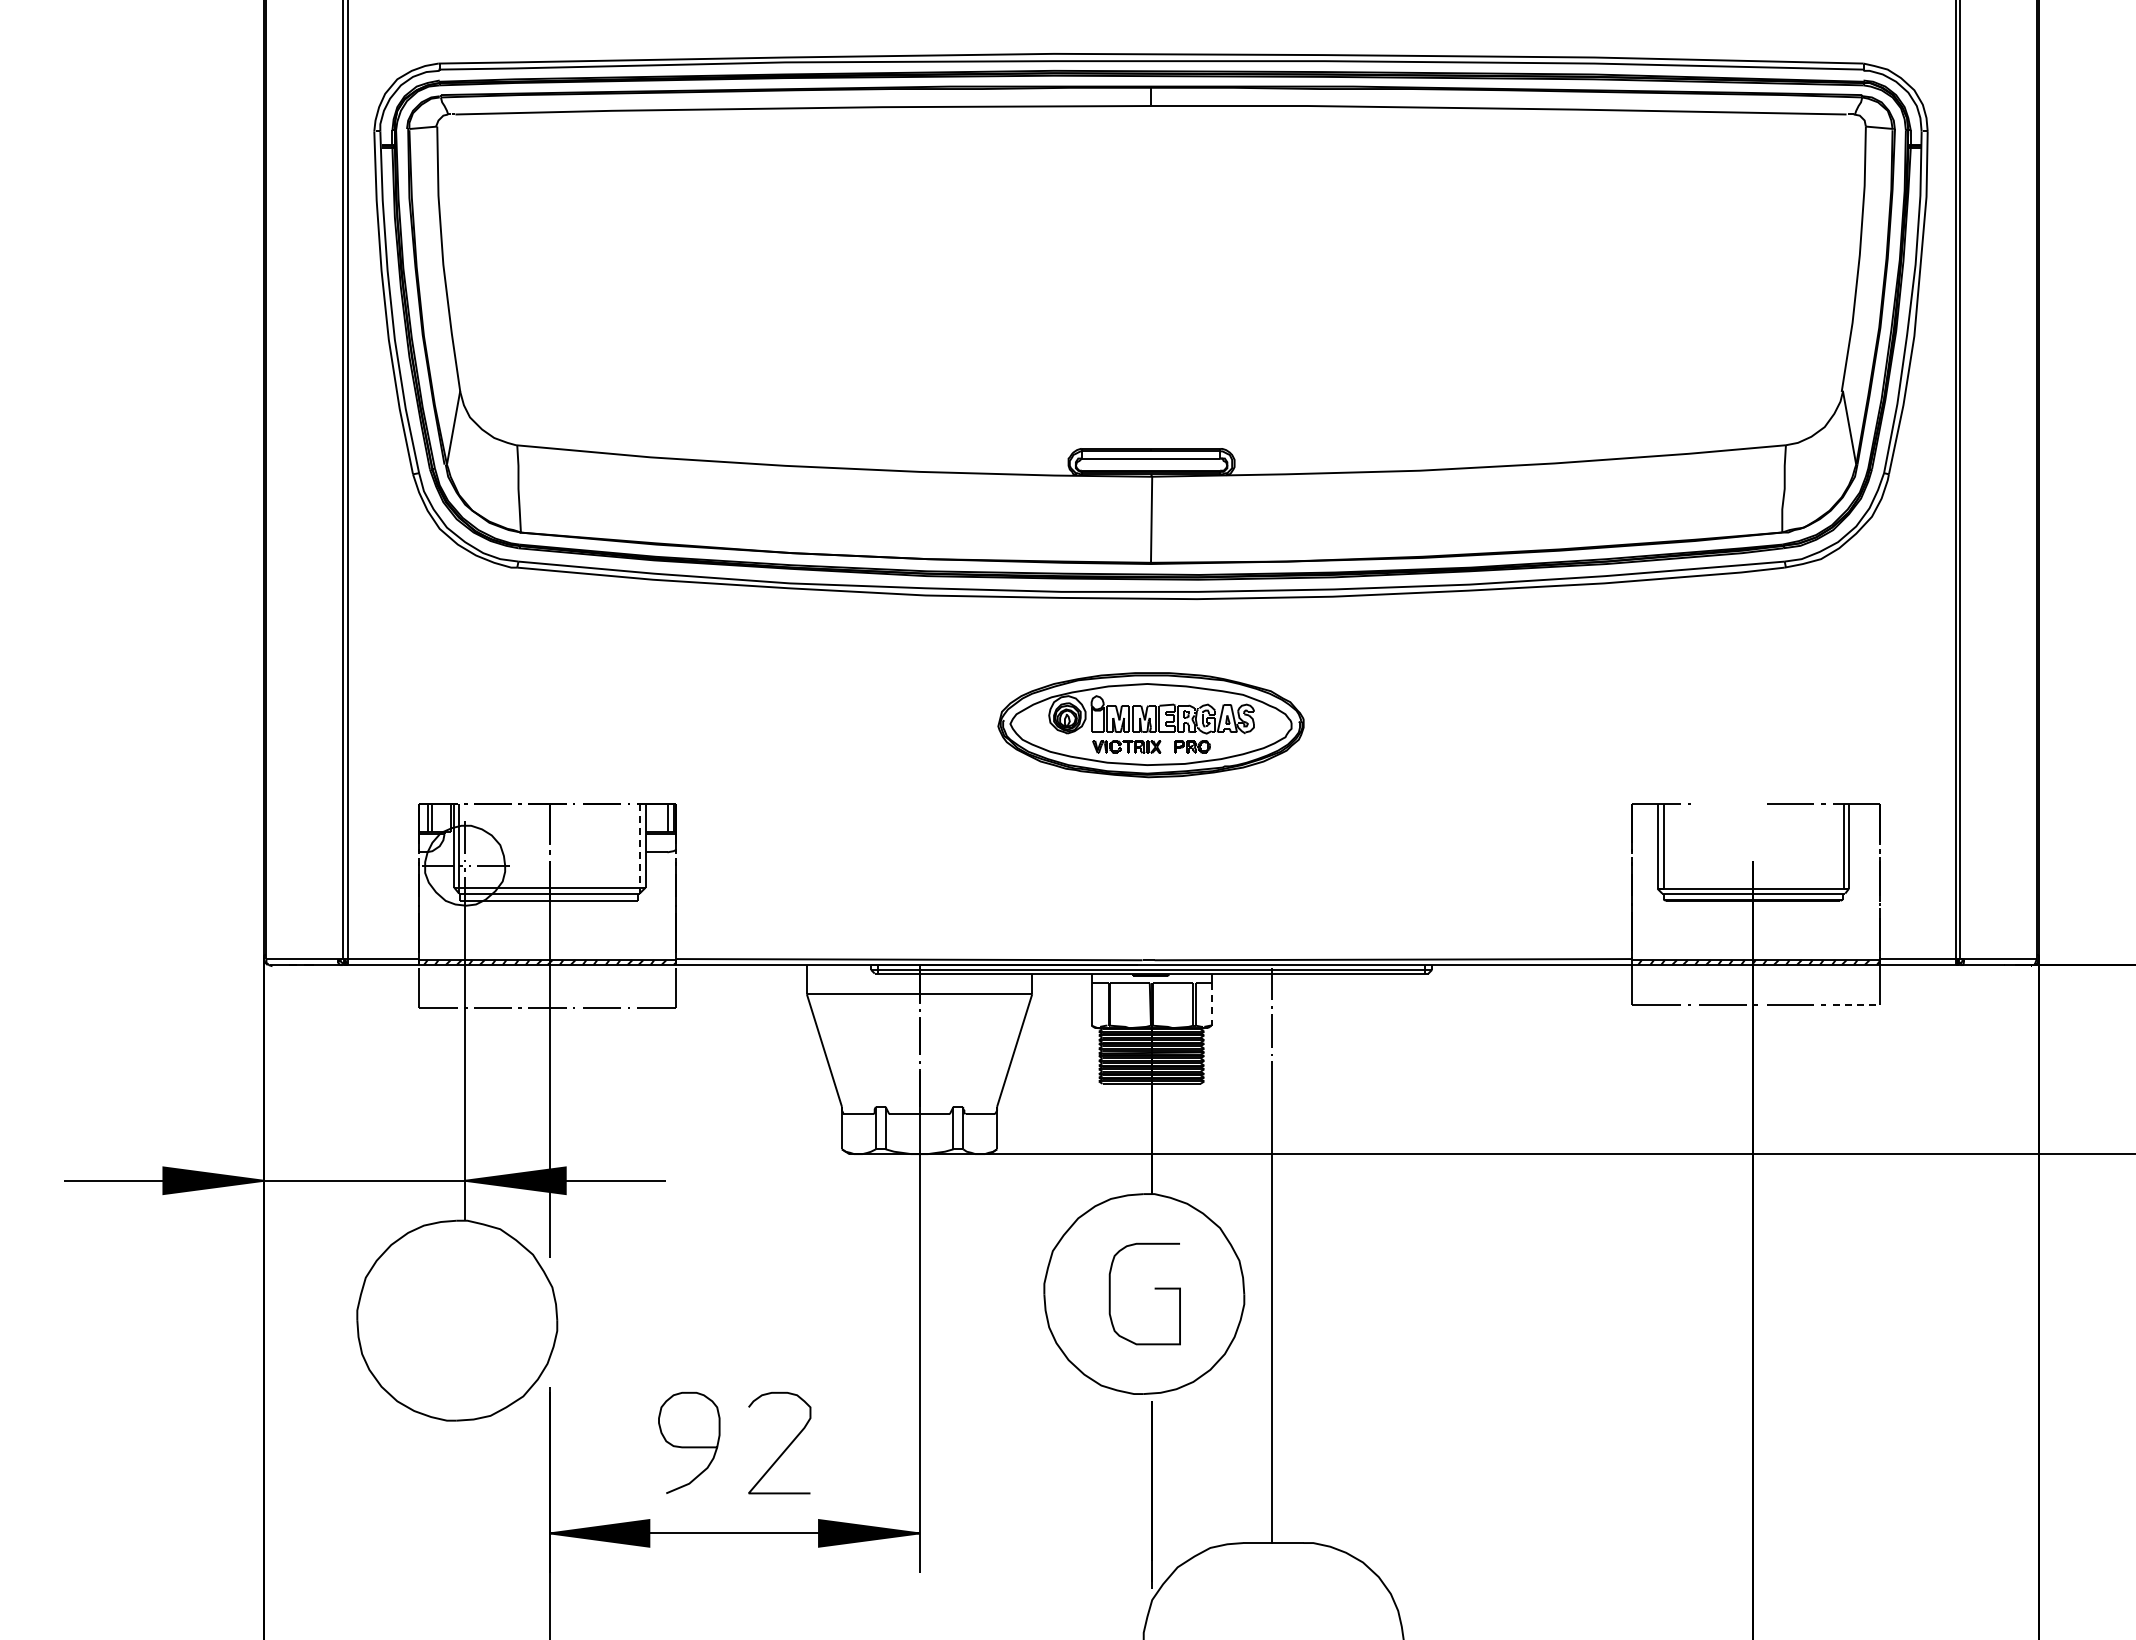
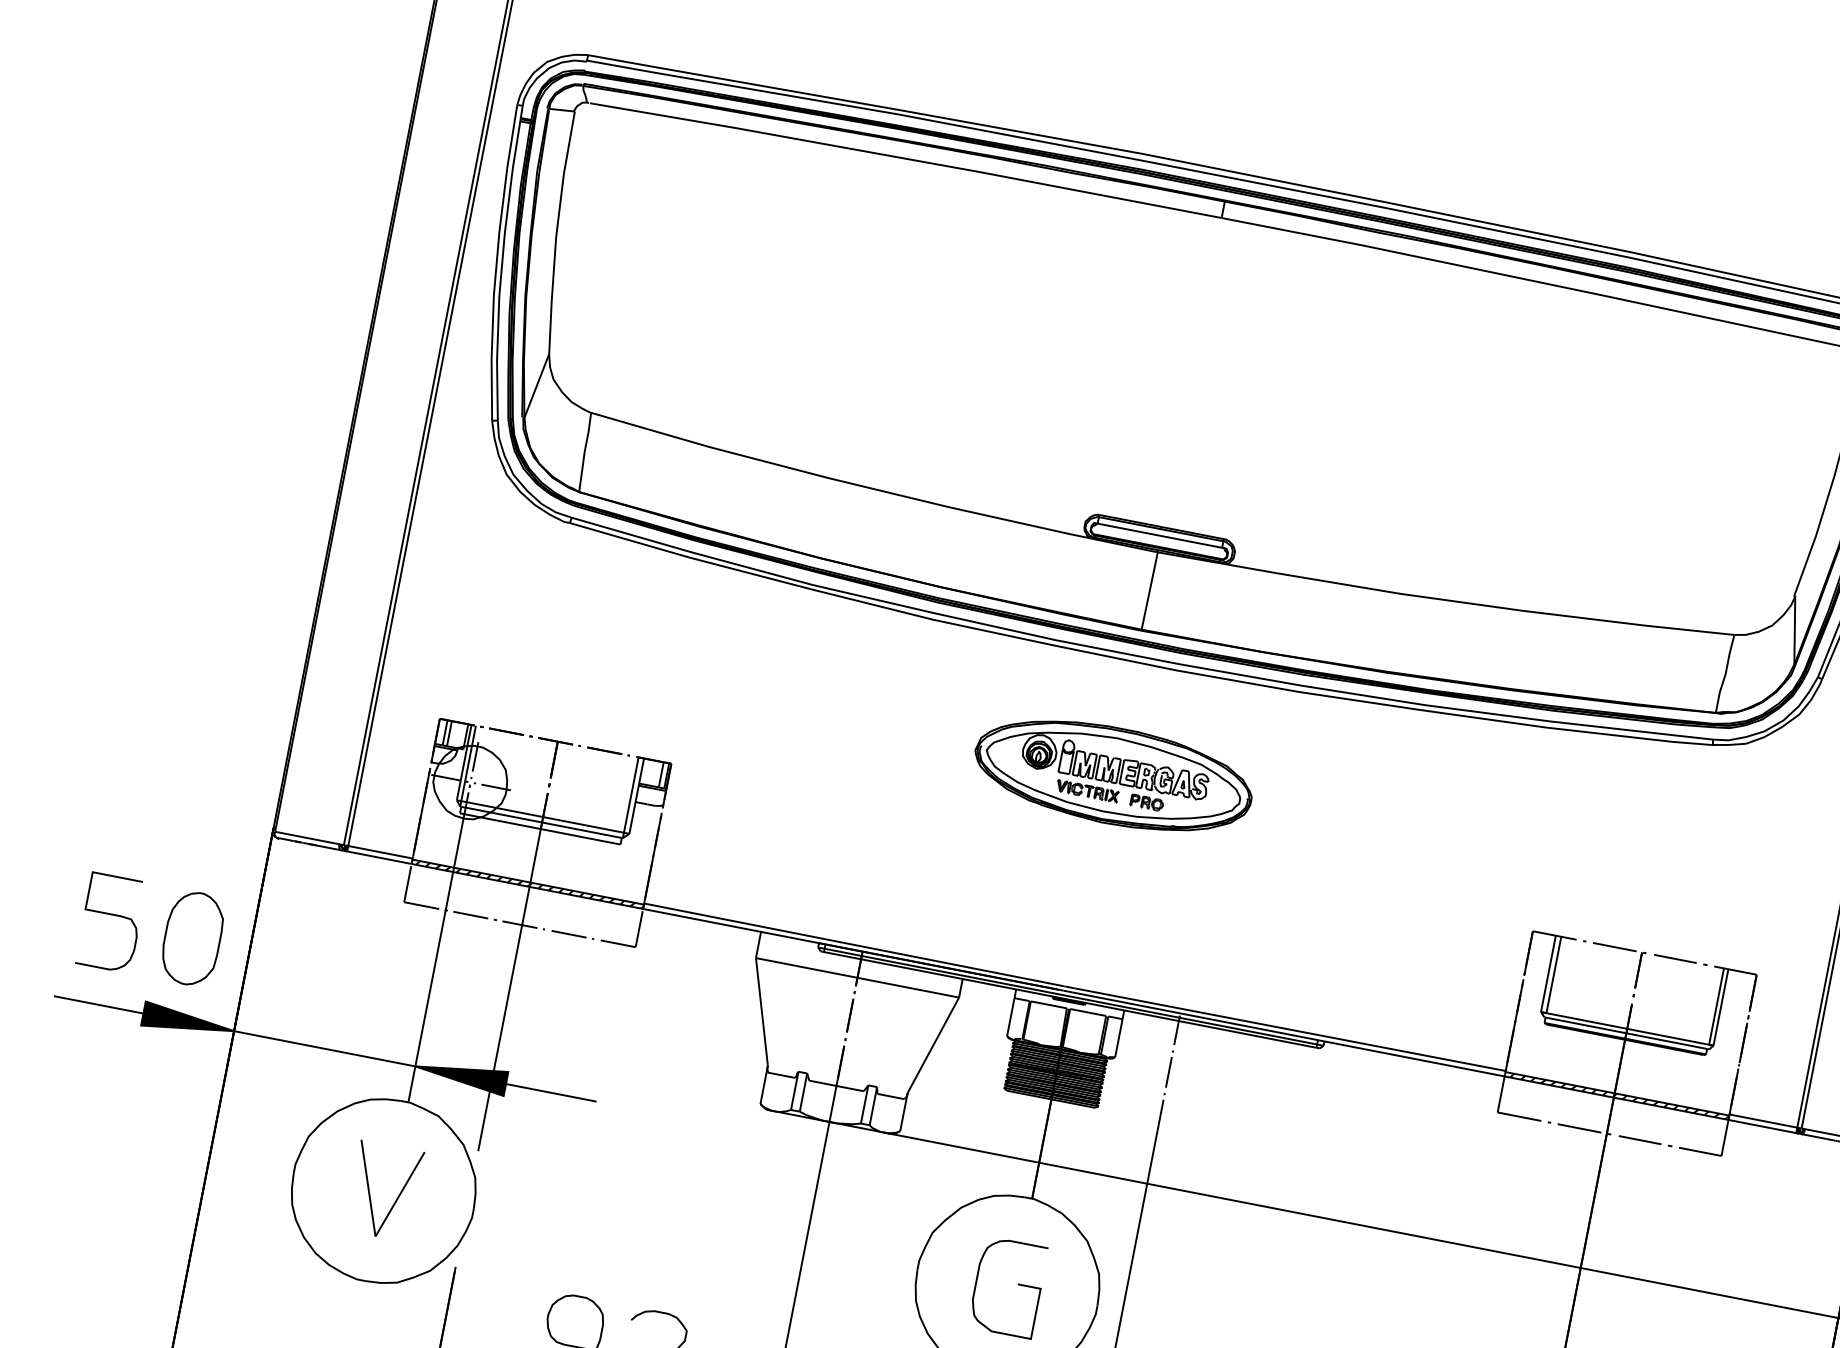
part: (1728, 804) -> (1619, 948), added
line: (639, 848) -> (630, 797), dashed -> solid
line: (1211, 1004) -> (1118, 1038), dashed -> solid
line: (1856, 1005) -> (1699, 1152), dashed -> solid
curve: (109, 1082) -> (112, 915), added
part: (199, 1090) -> (191, 938), added
line: (443, 1326) -> (370, 1193), added

